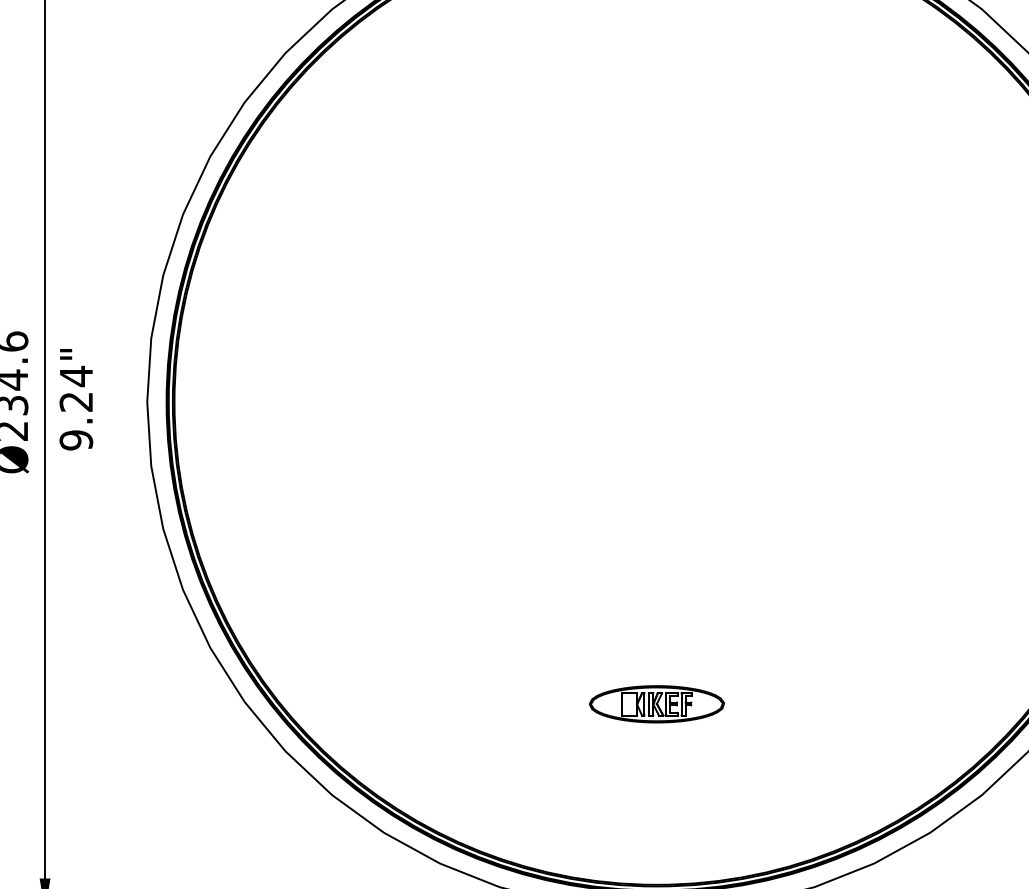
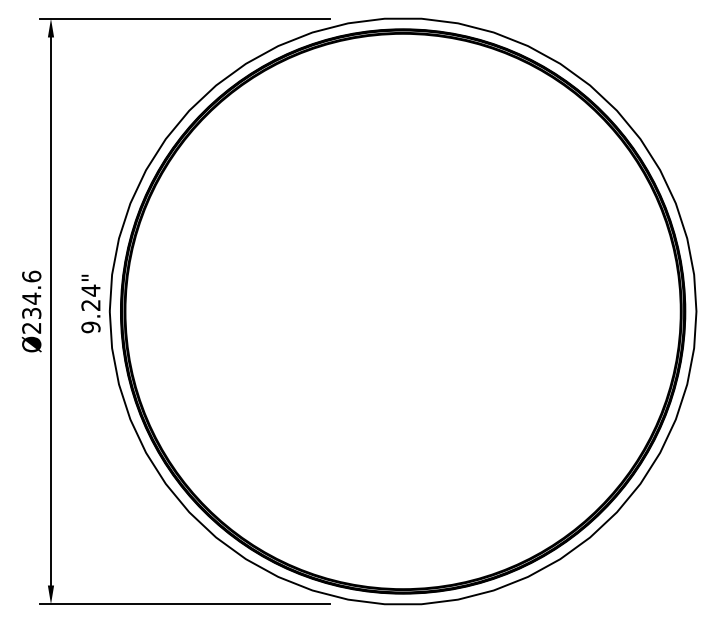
text: (75, 398) -> (90, 303), moved
part: (656, 702) -> (402, 484), removed

